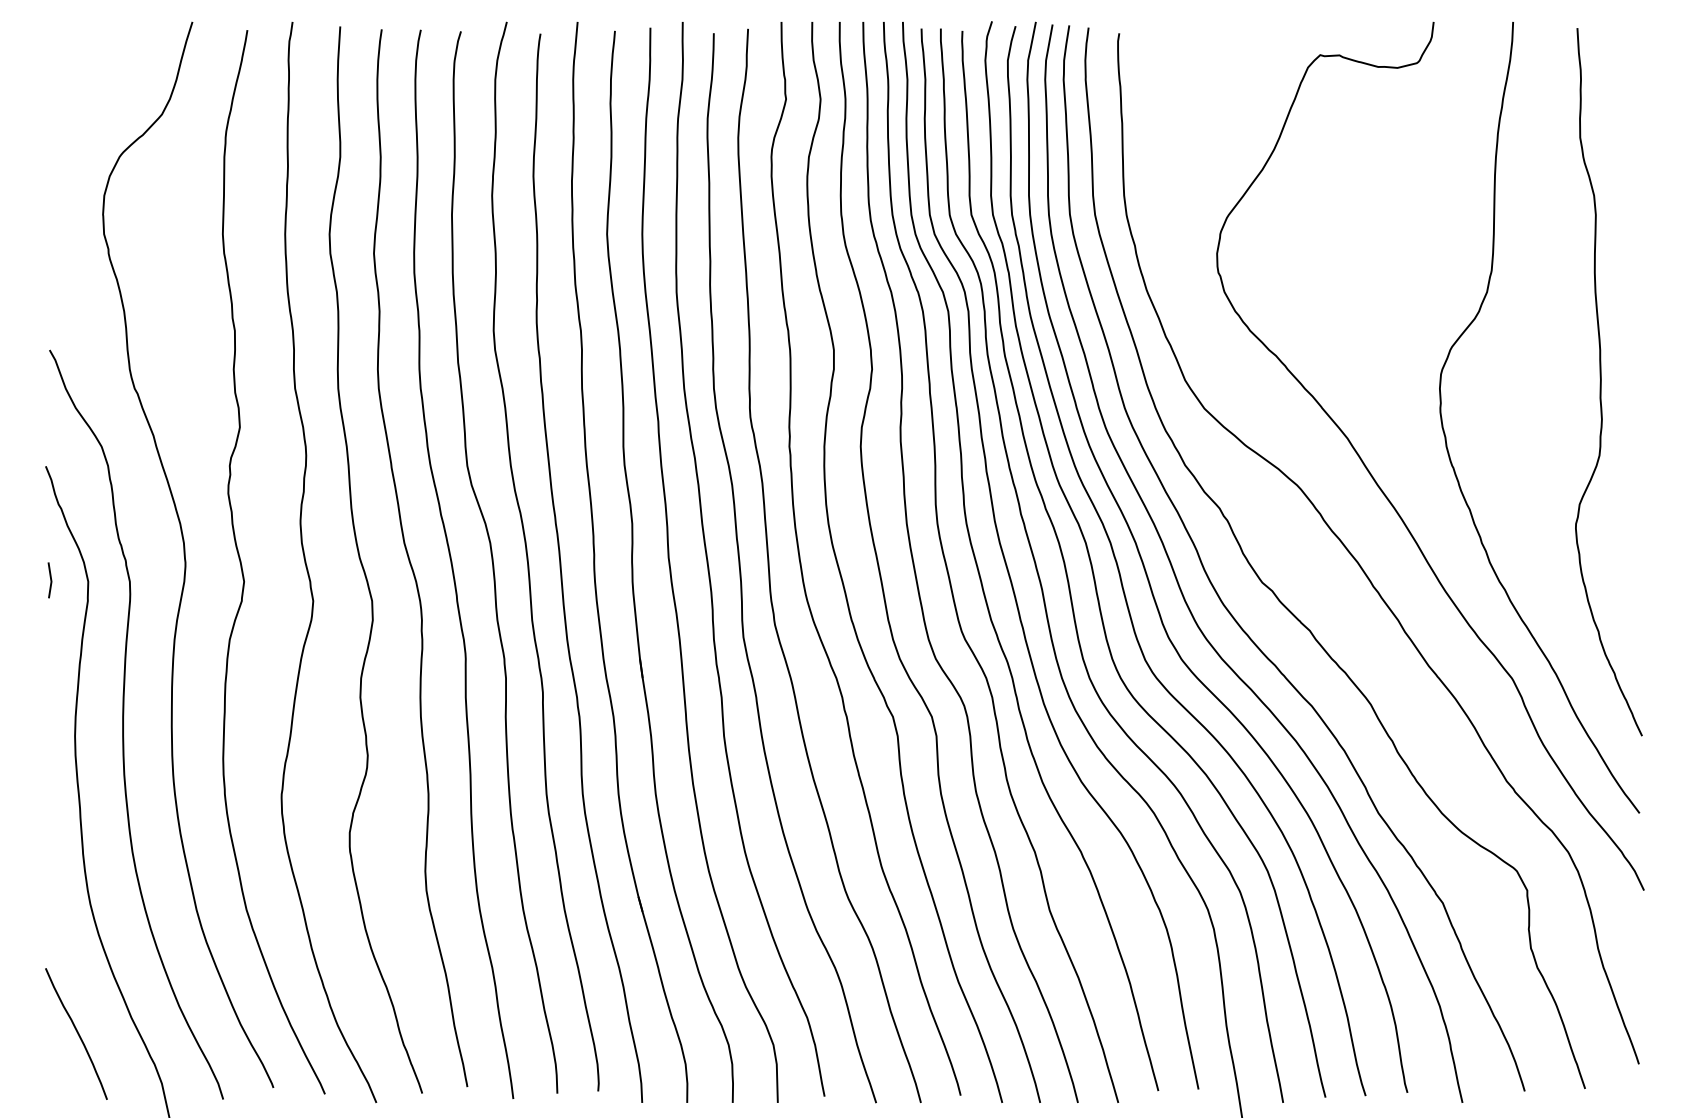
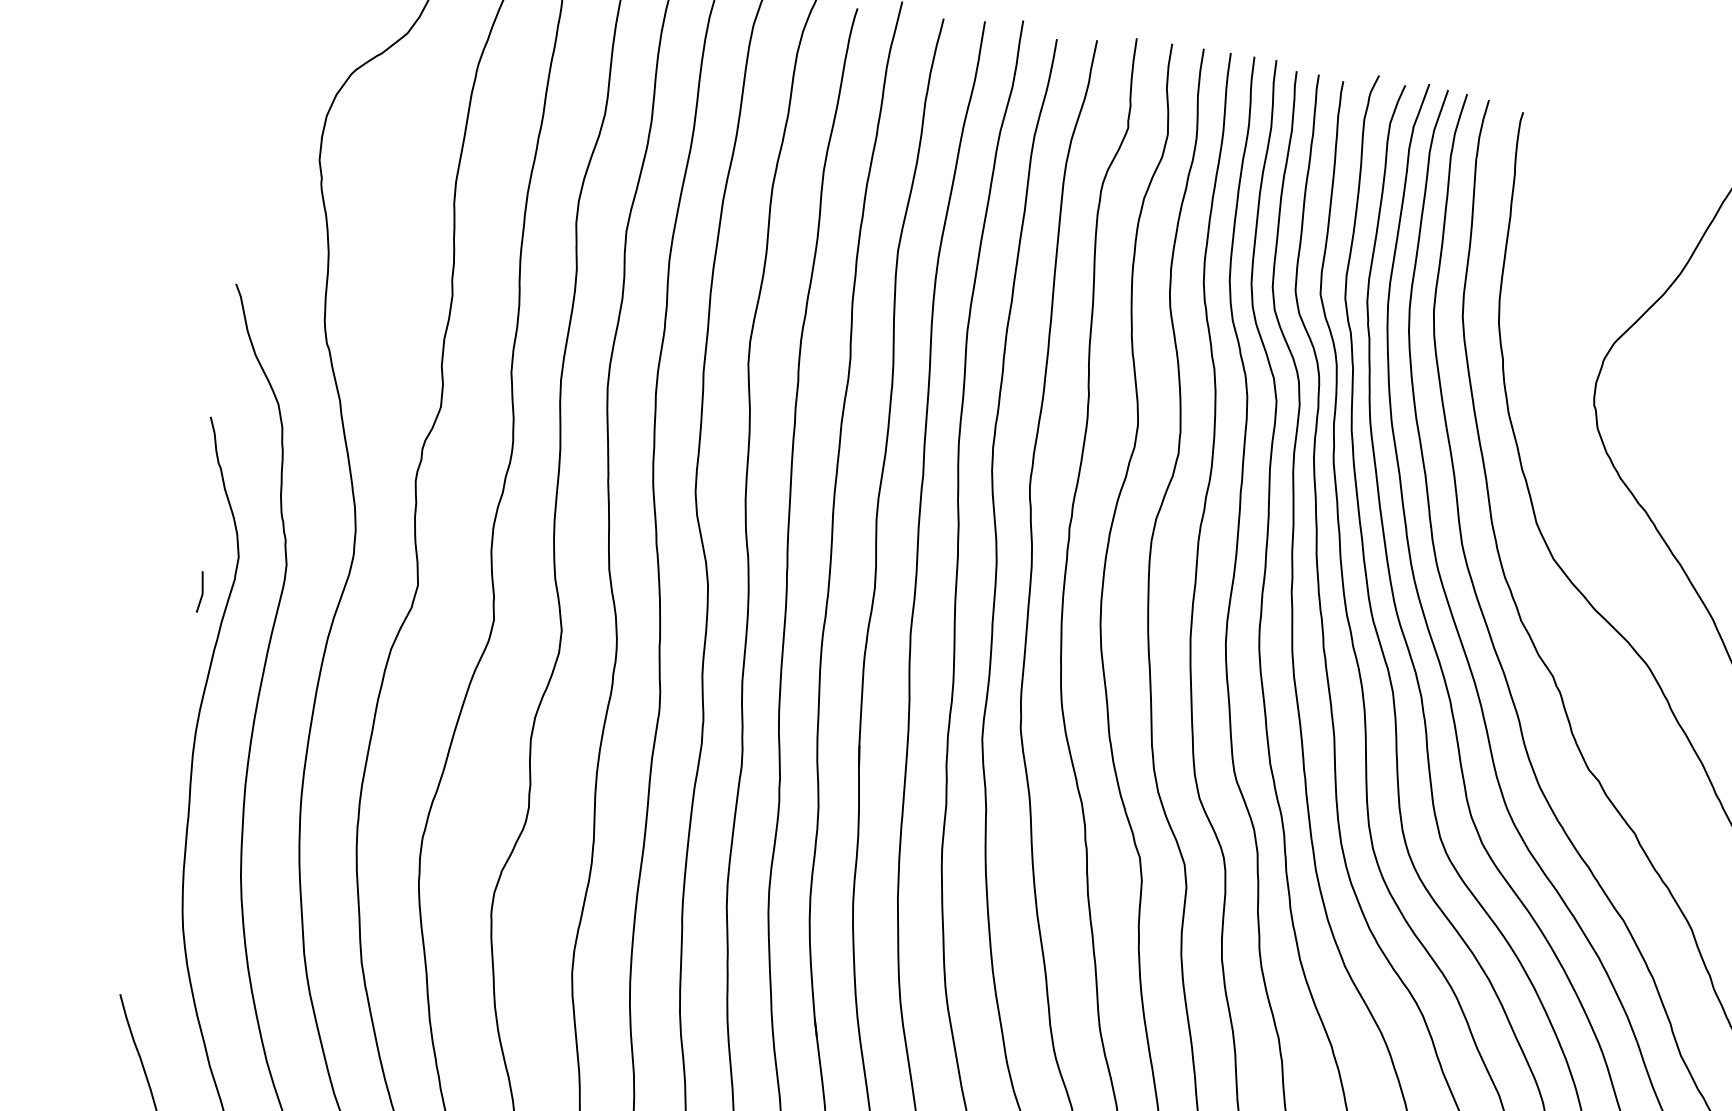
line: (50, 580) -> (201, 592), moved

